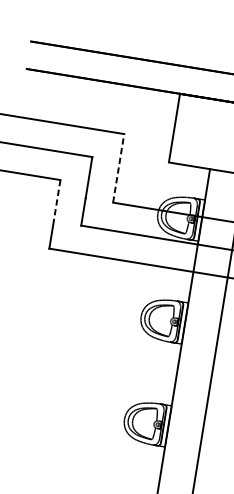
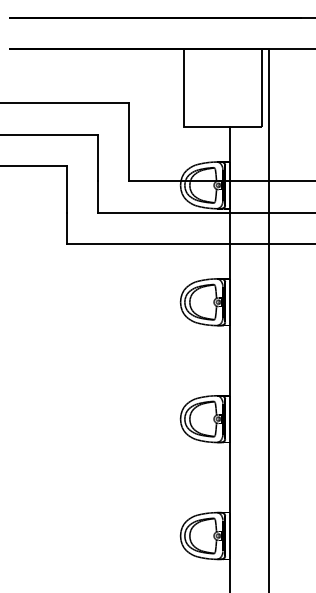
line: (118, 168) -> (129, 142), dashed -> solid
line: (56, 200) -> (66, 189), dashed -> solid

